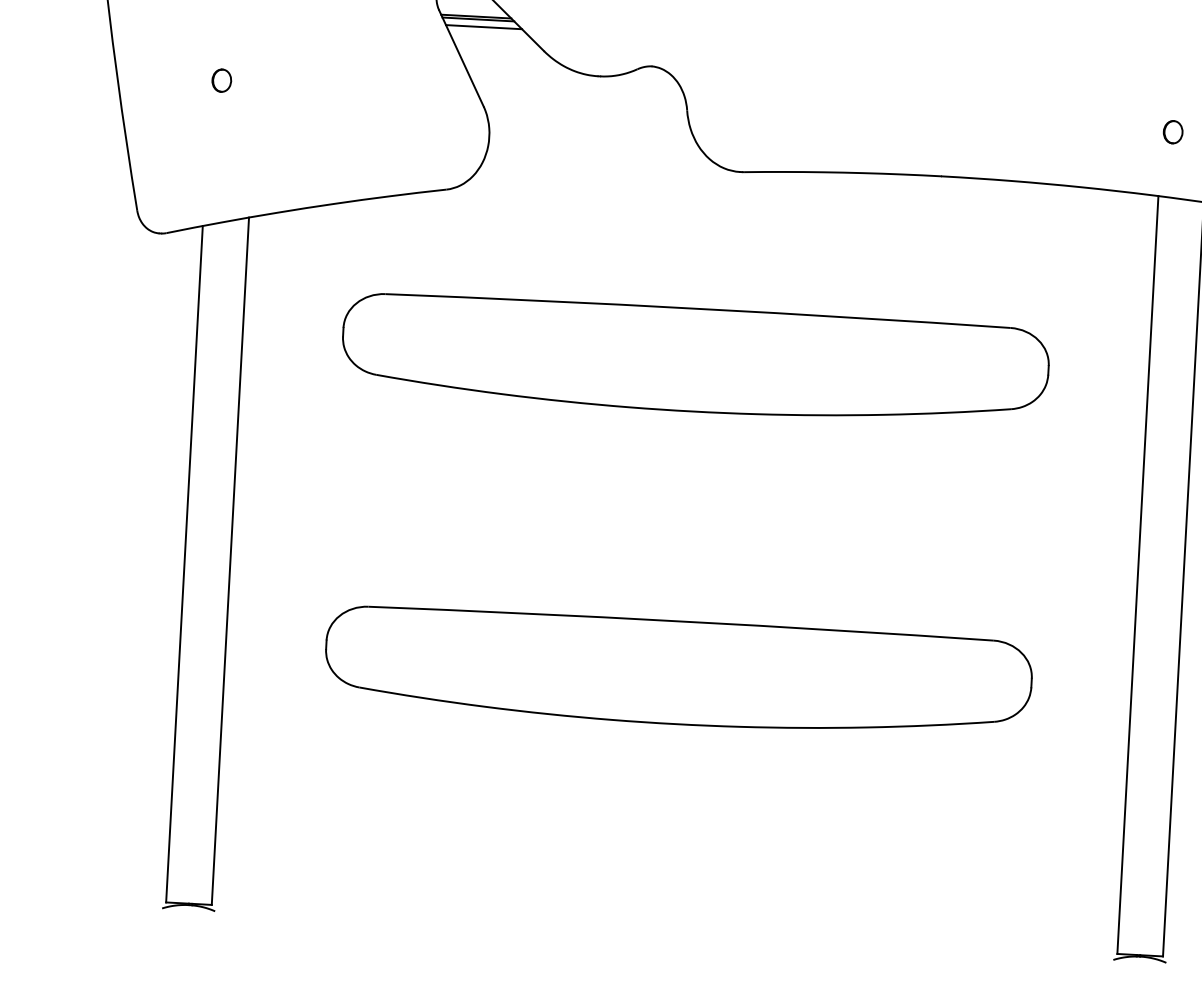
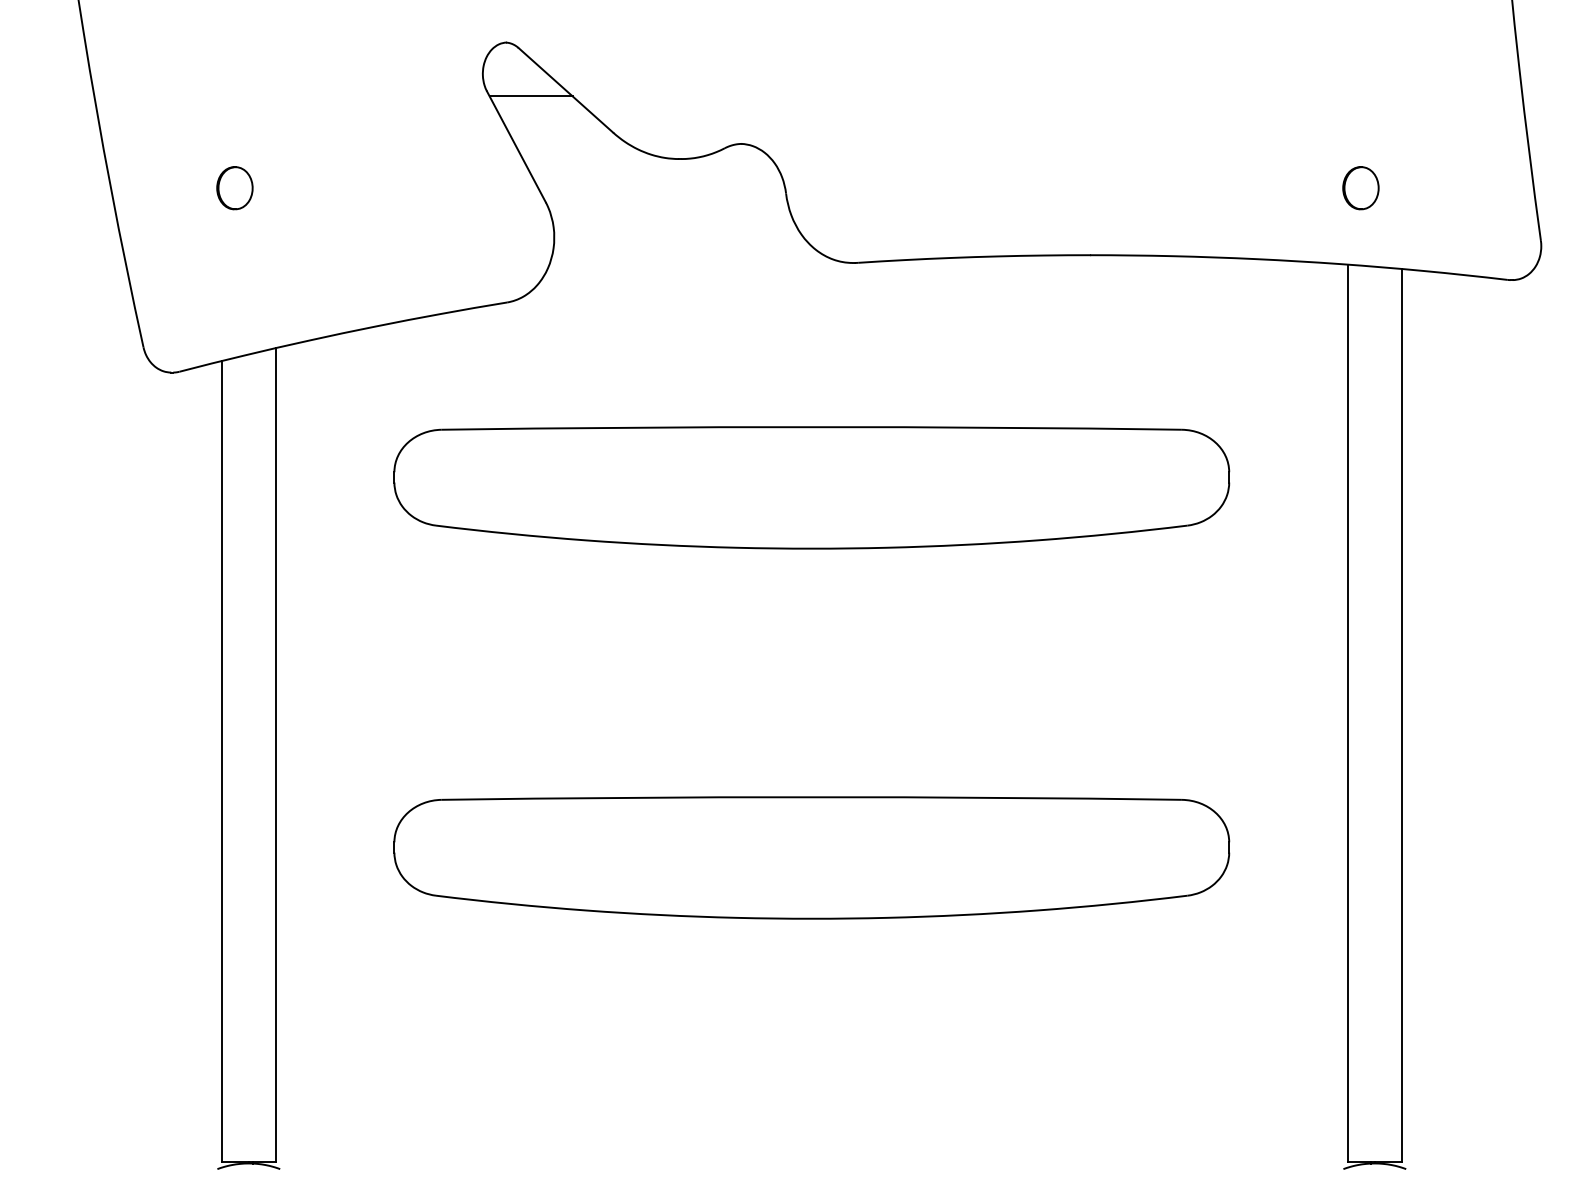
line: (478, 19) -> (533, 99), removed
line: (484, 27) -> (541, 108), removed
part: (221, 80) -> (234, 188), size x1.6
part: (1173, 132) -> (1361, 188), size x1.6

